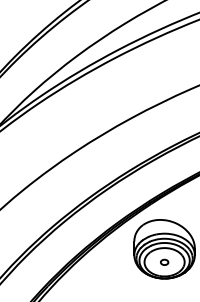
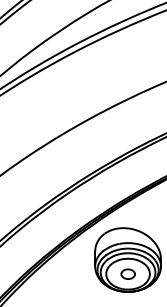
part: (164, 262) -> (127, 274), size x1.67

